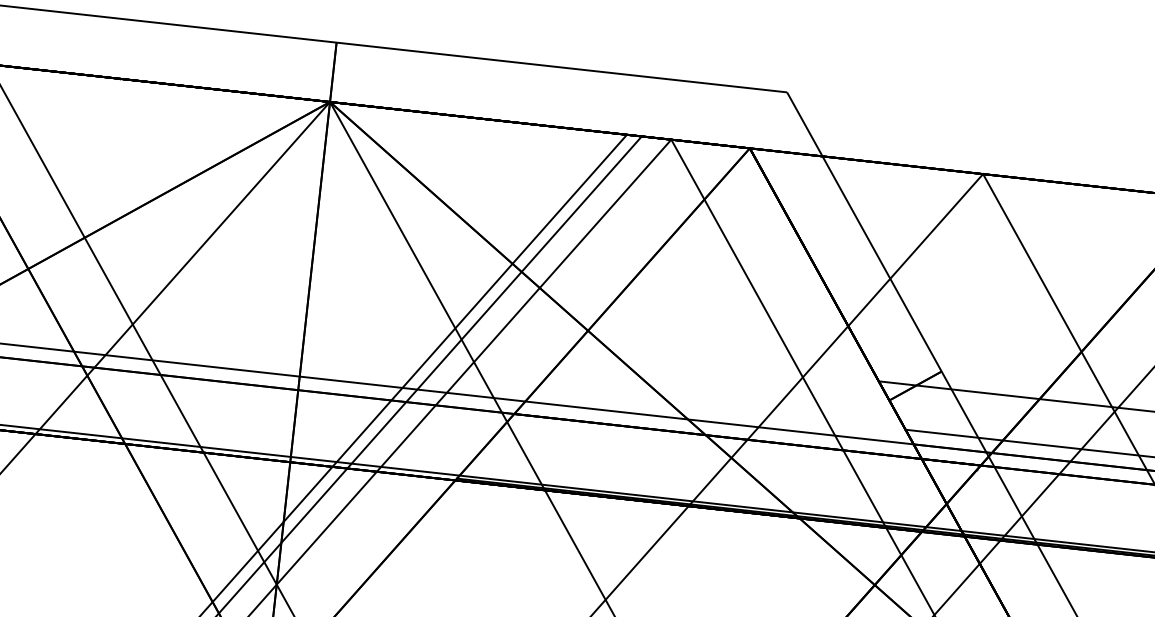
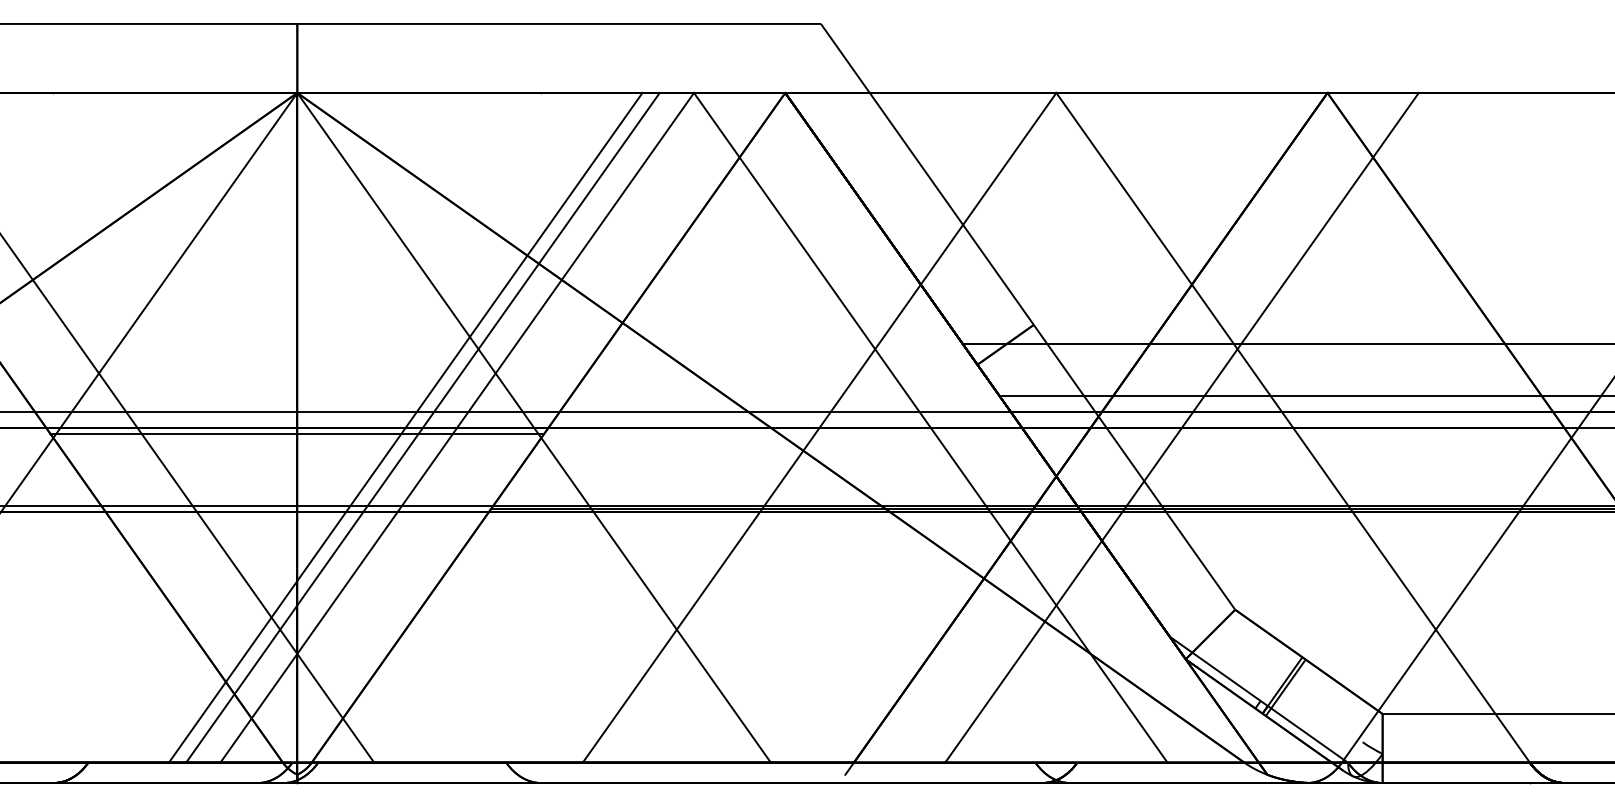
line: (297, 395) -> (297, 433), added

